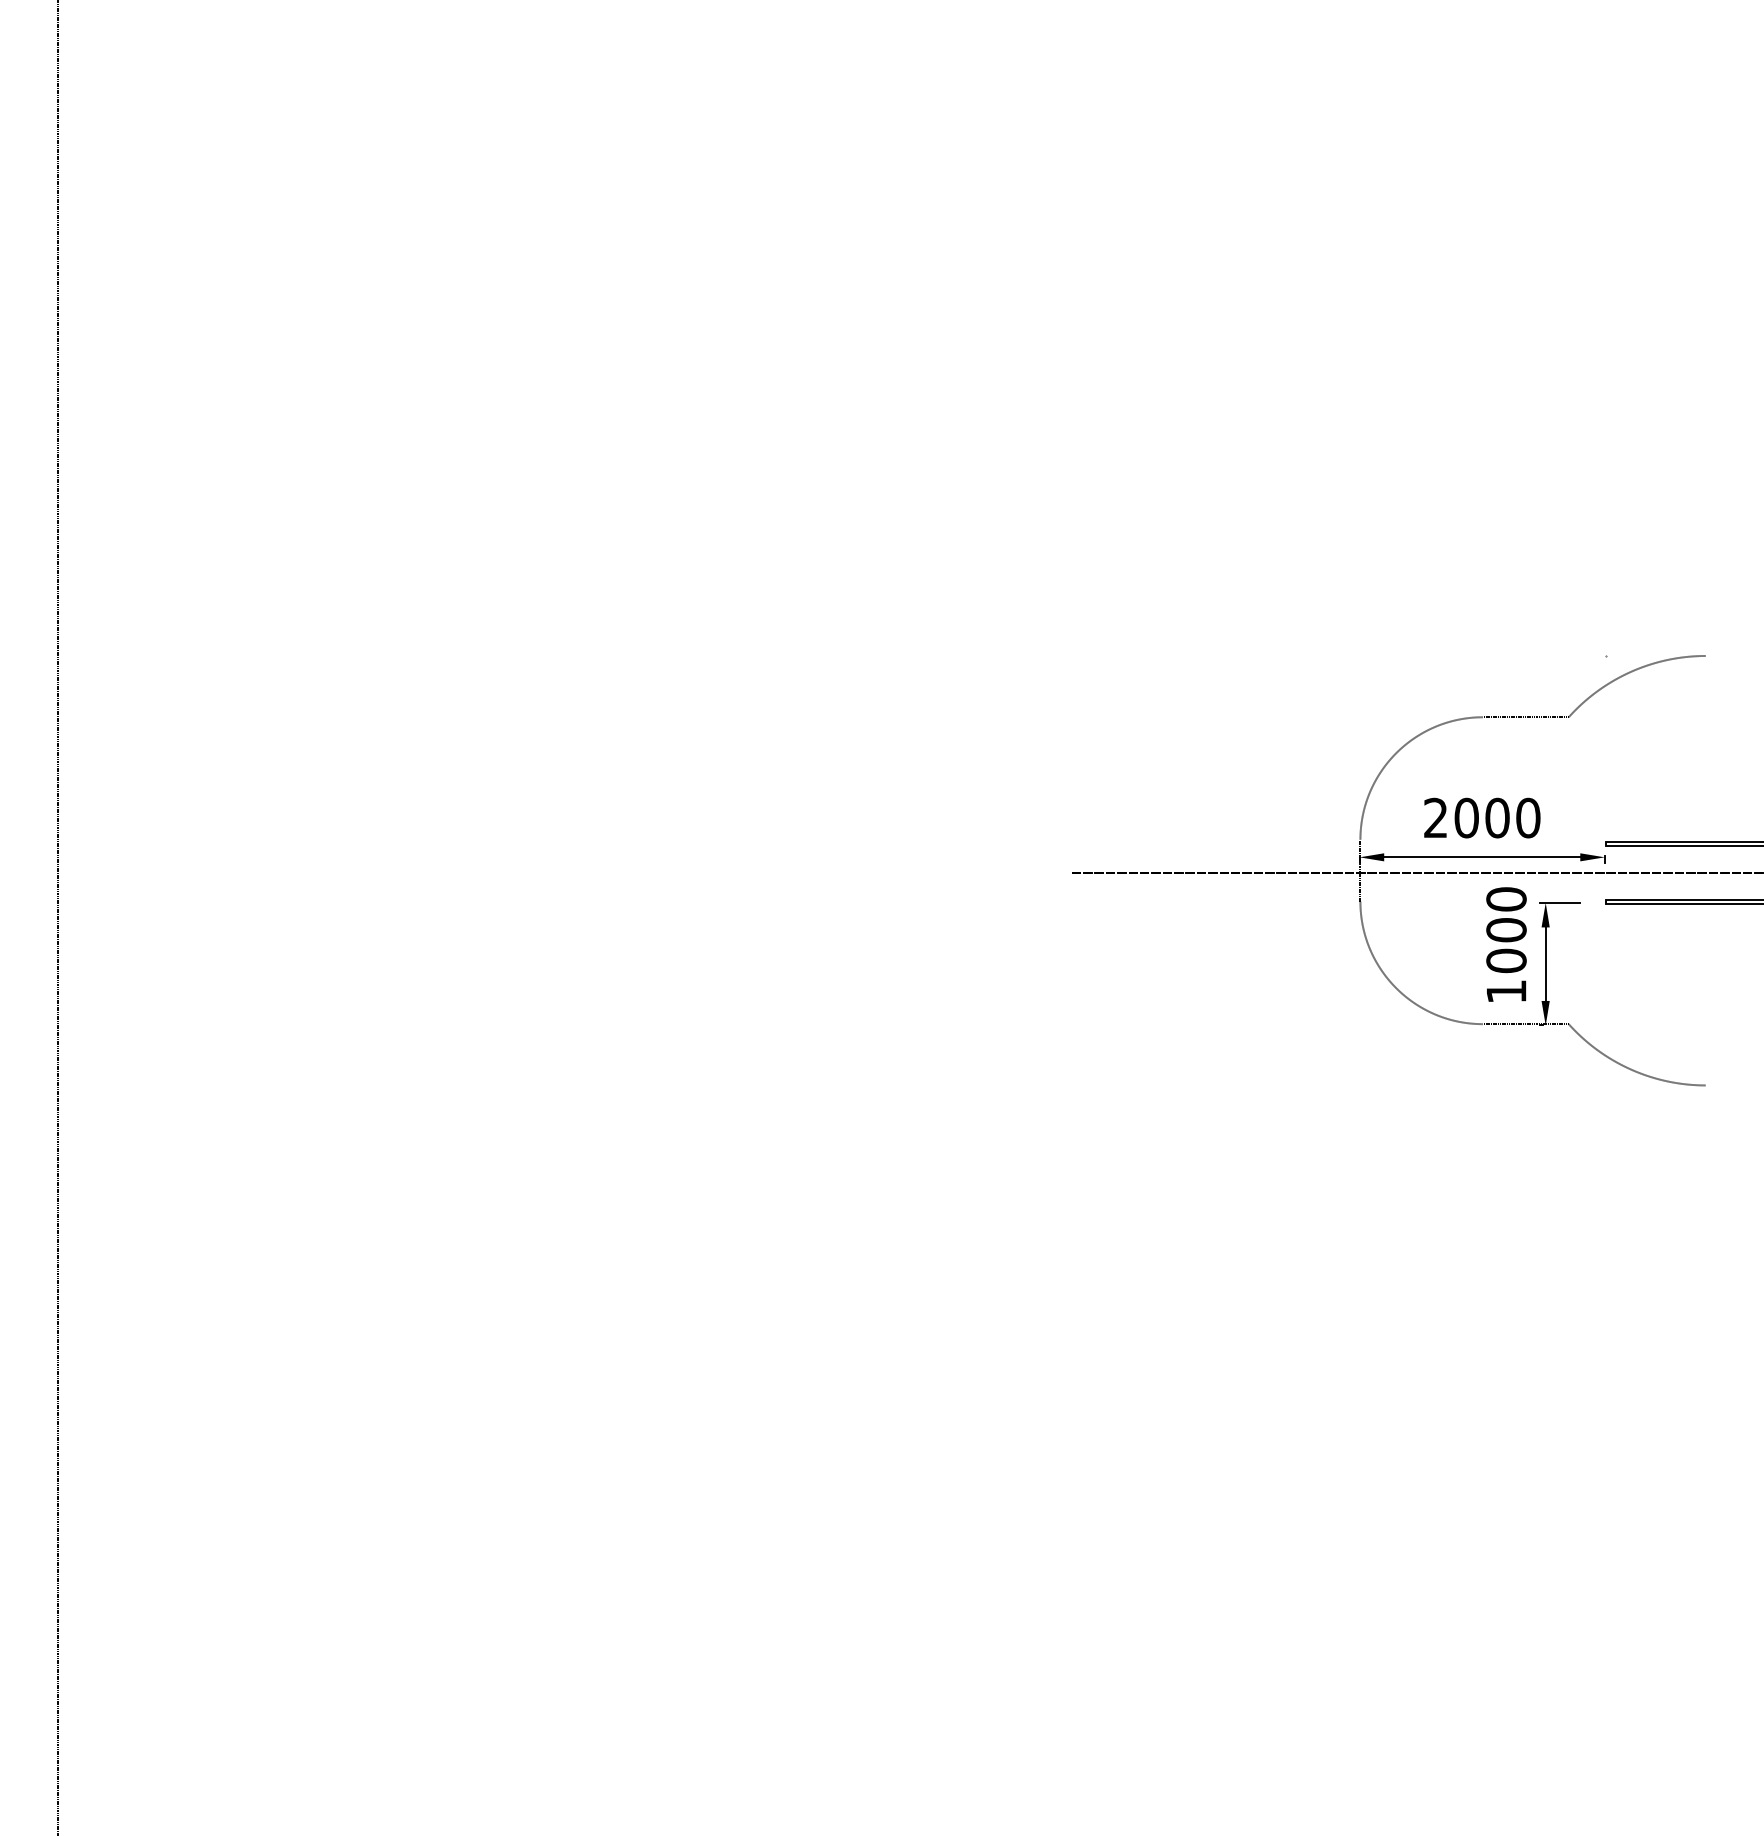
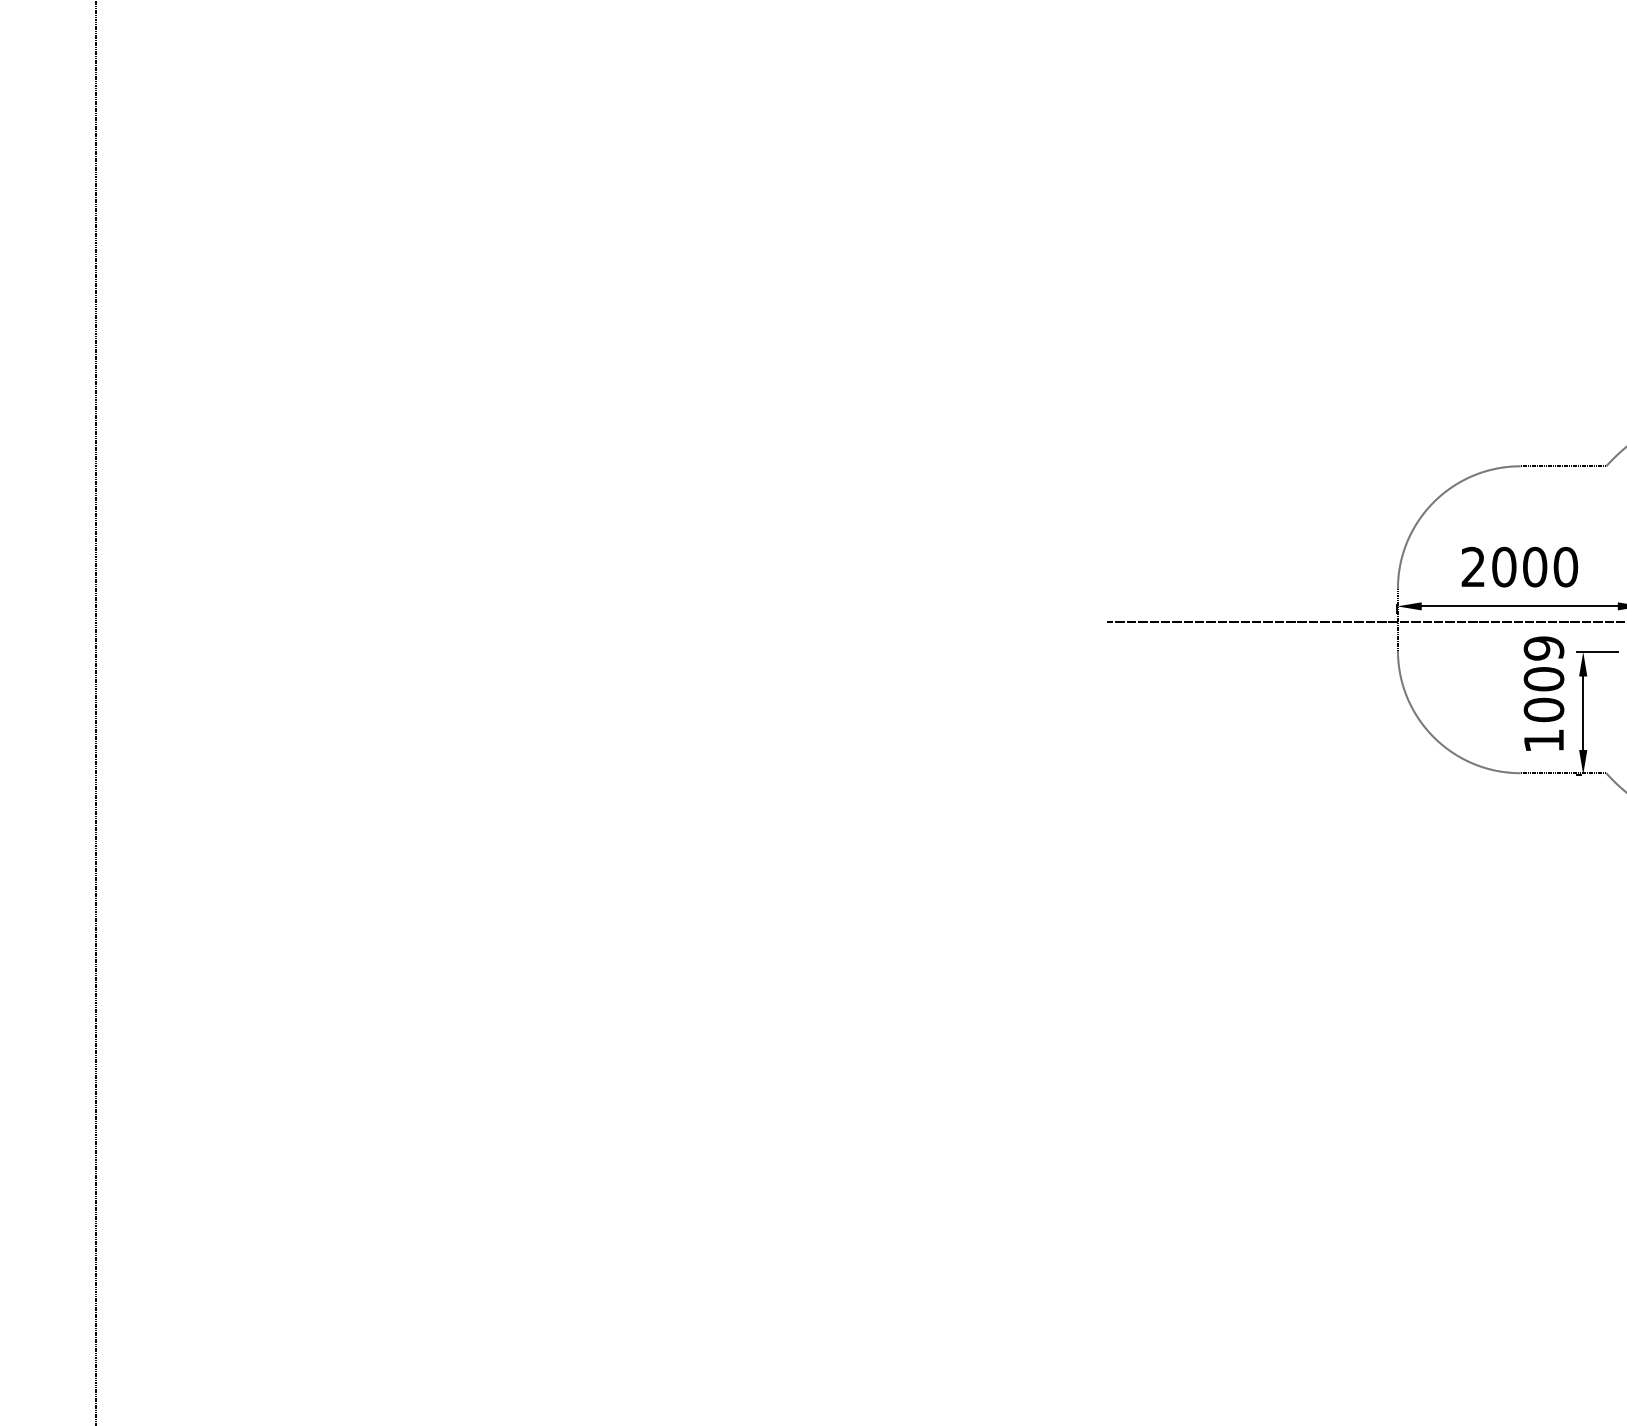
text: (1506, 899) -> (1544, 648), 1000 -> 1009

